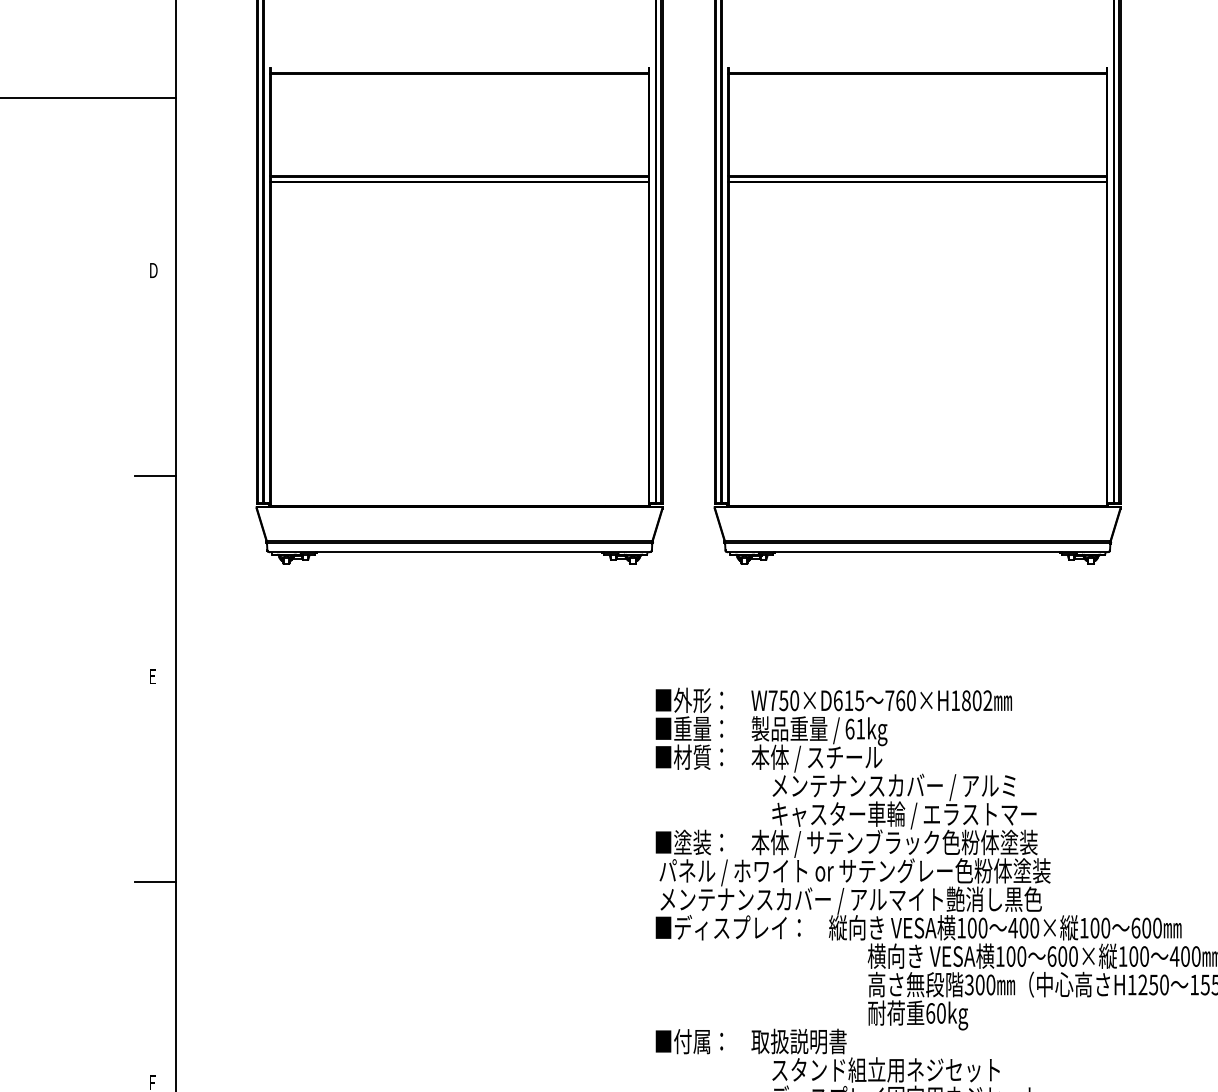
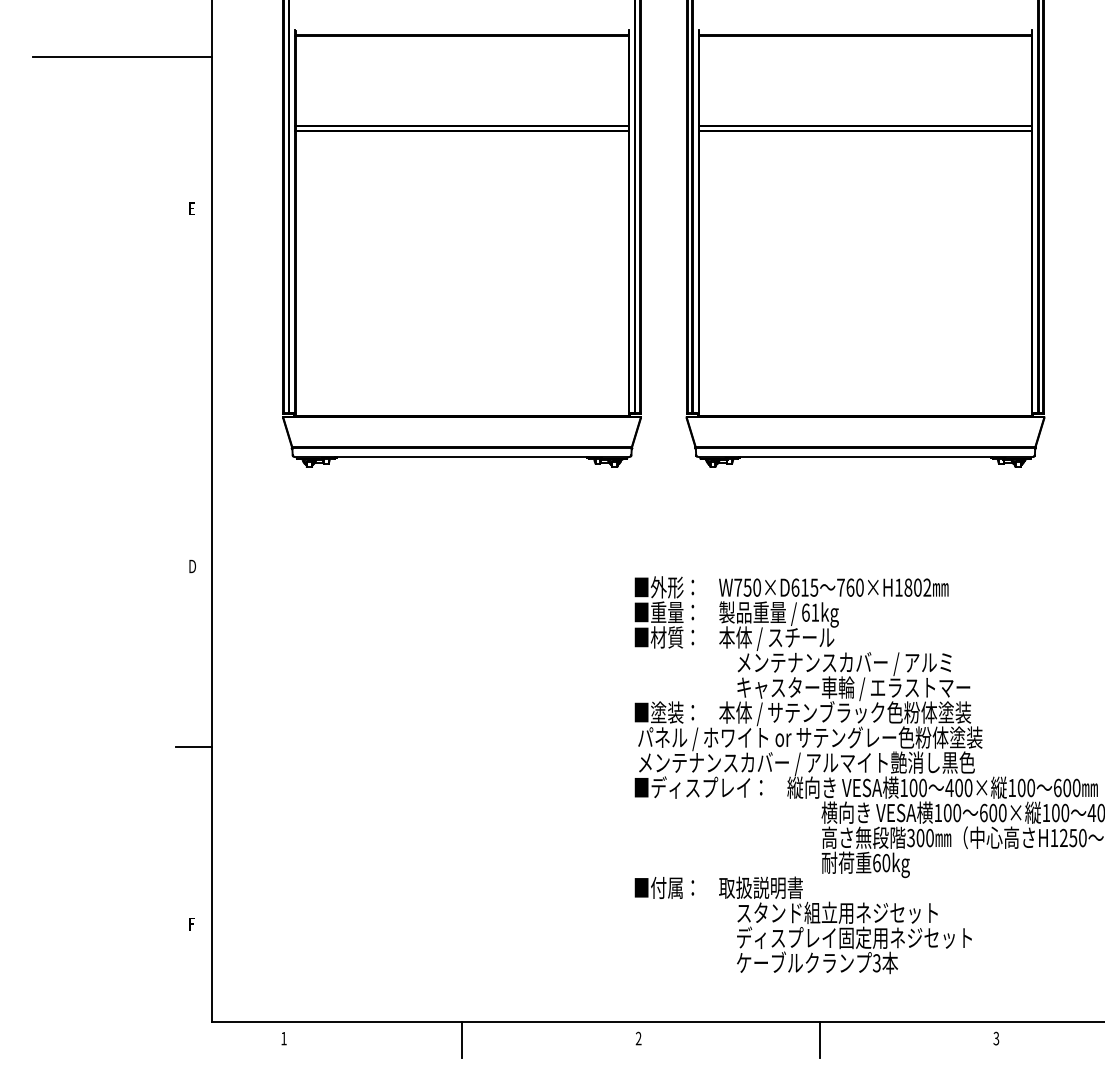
text: (153, 270) -> (192, 208), D -> E
line: (154, 475) -> (193, 389), removed
text: (153, 676) -> (192, 566), E -> D

